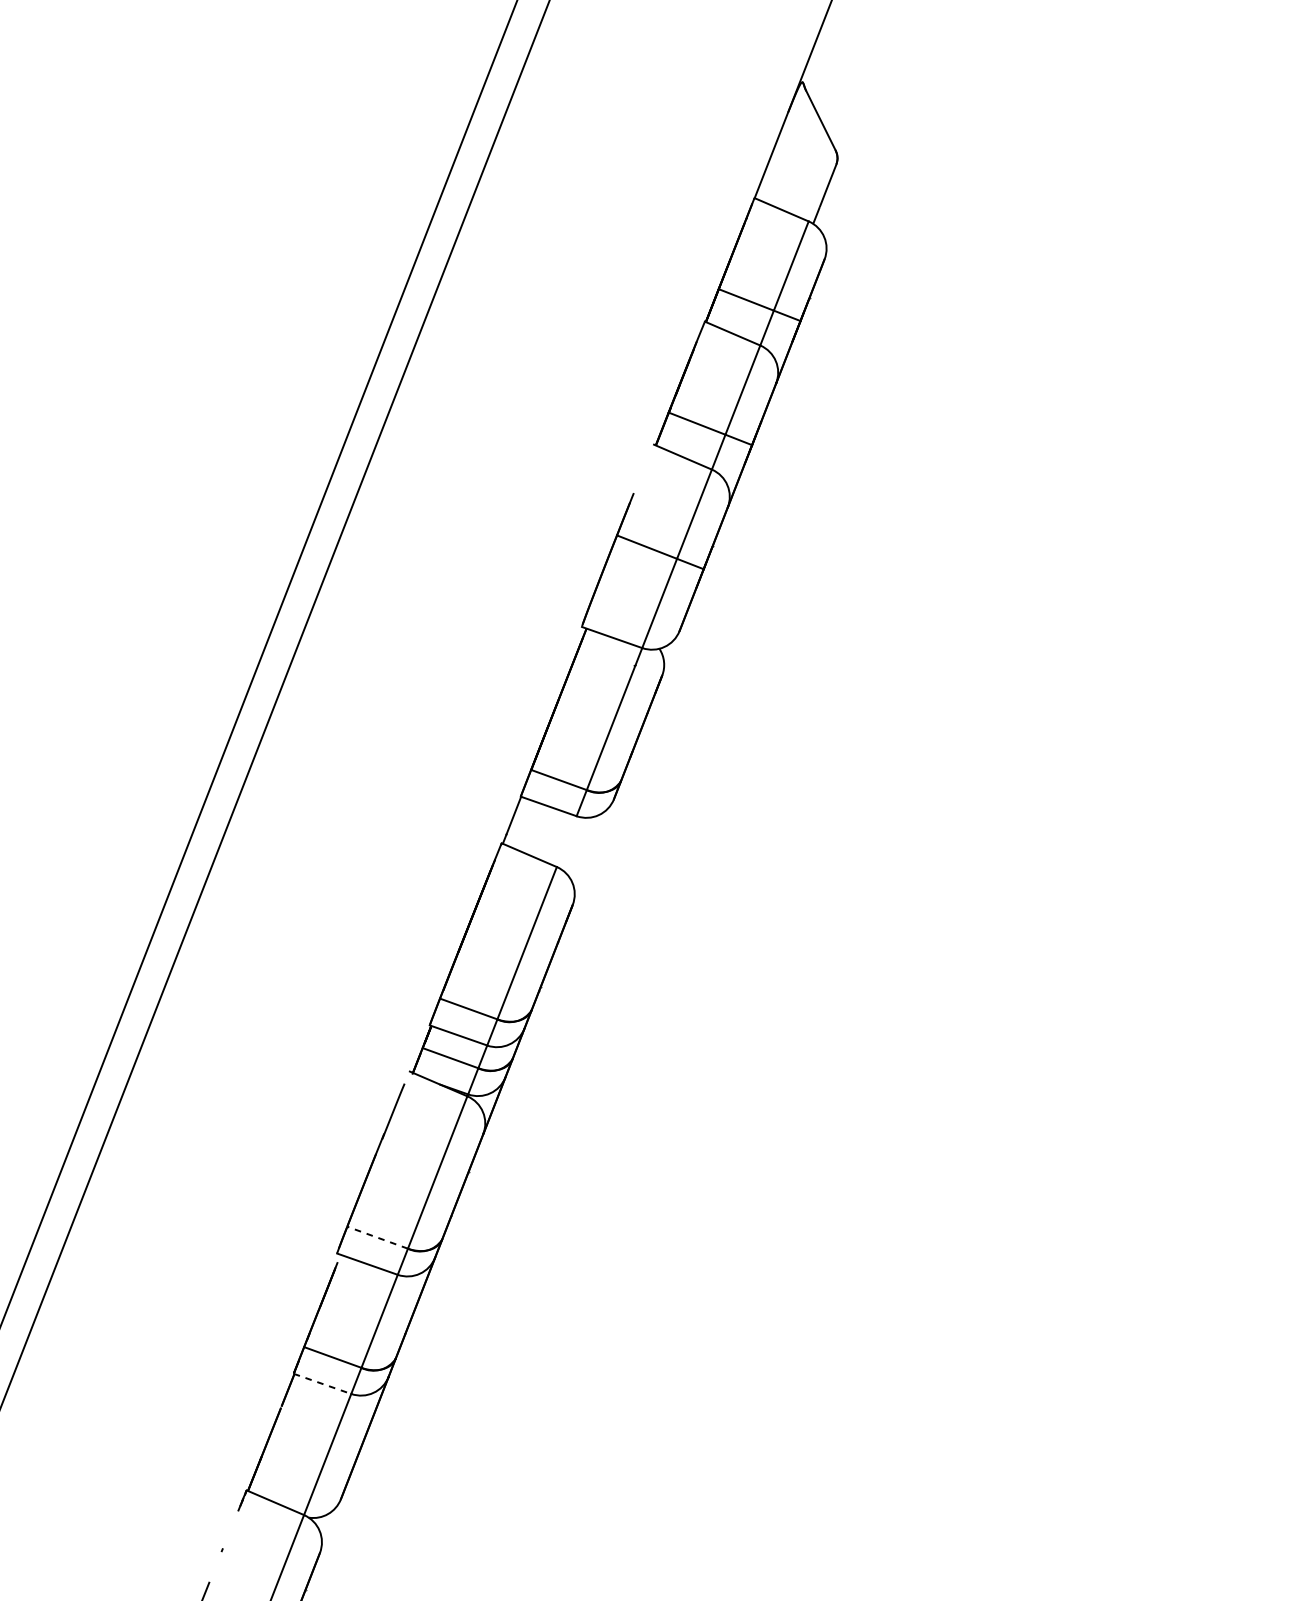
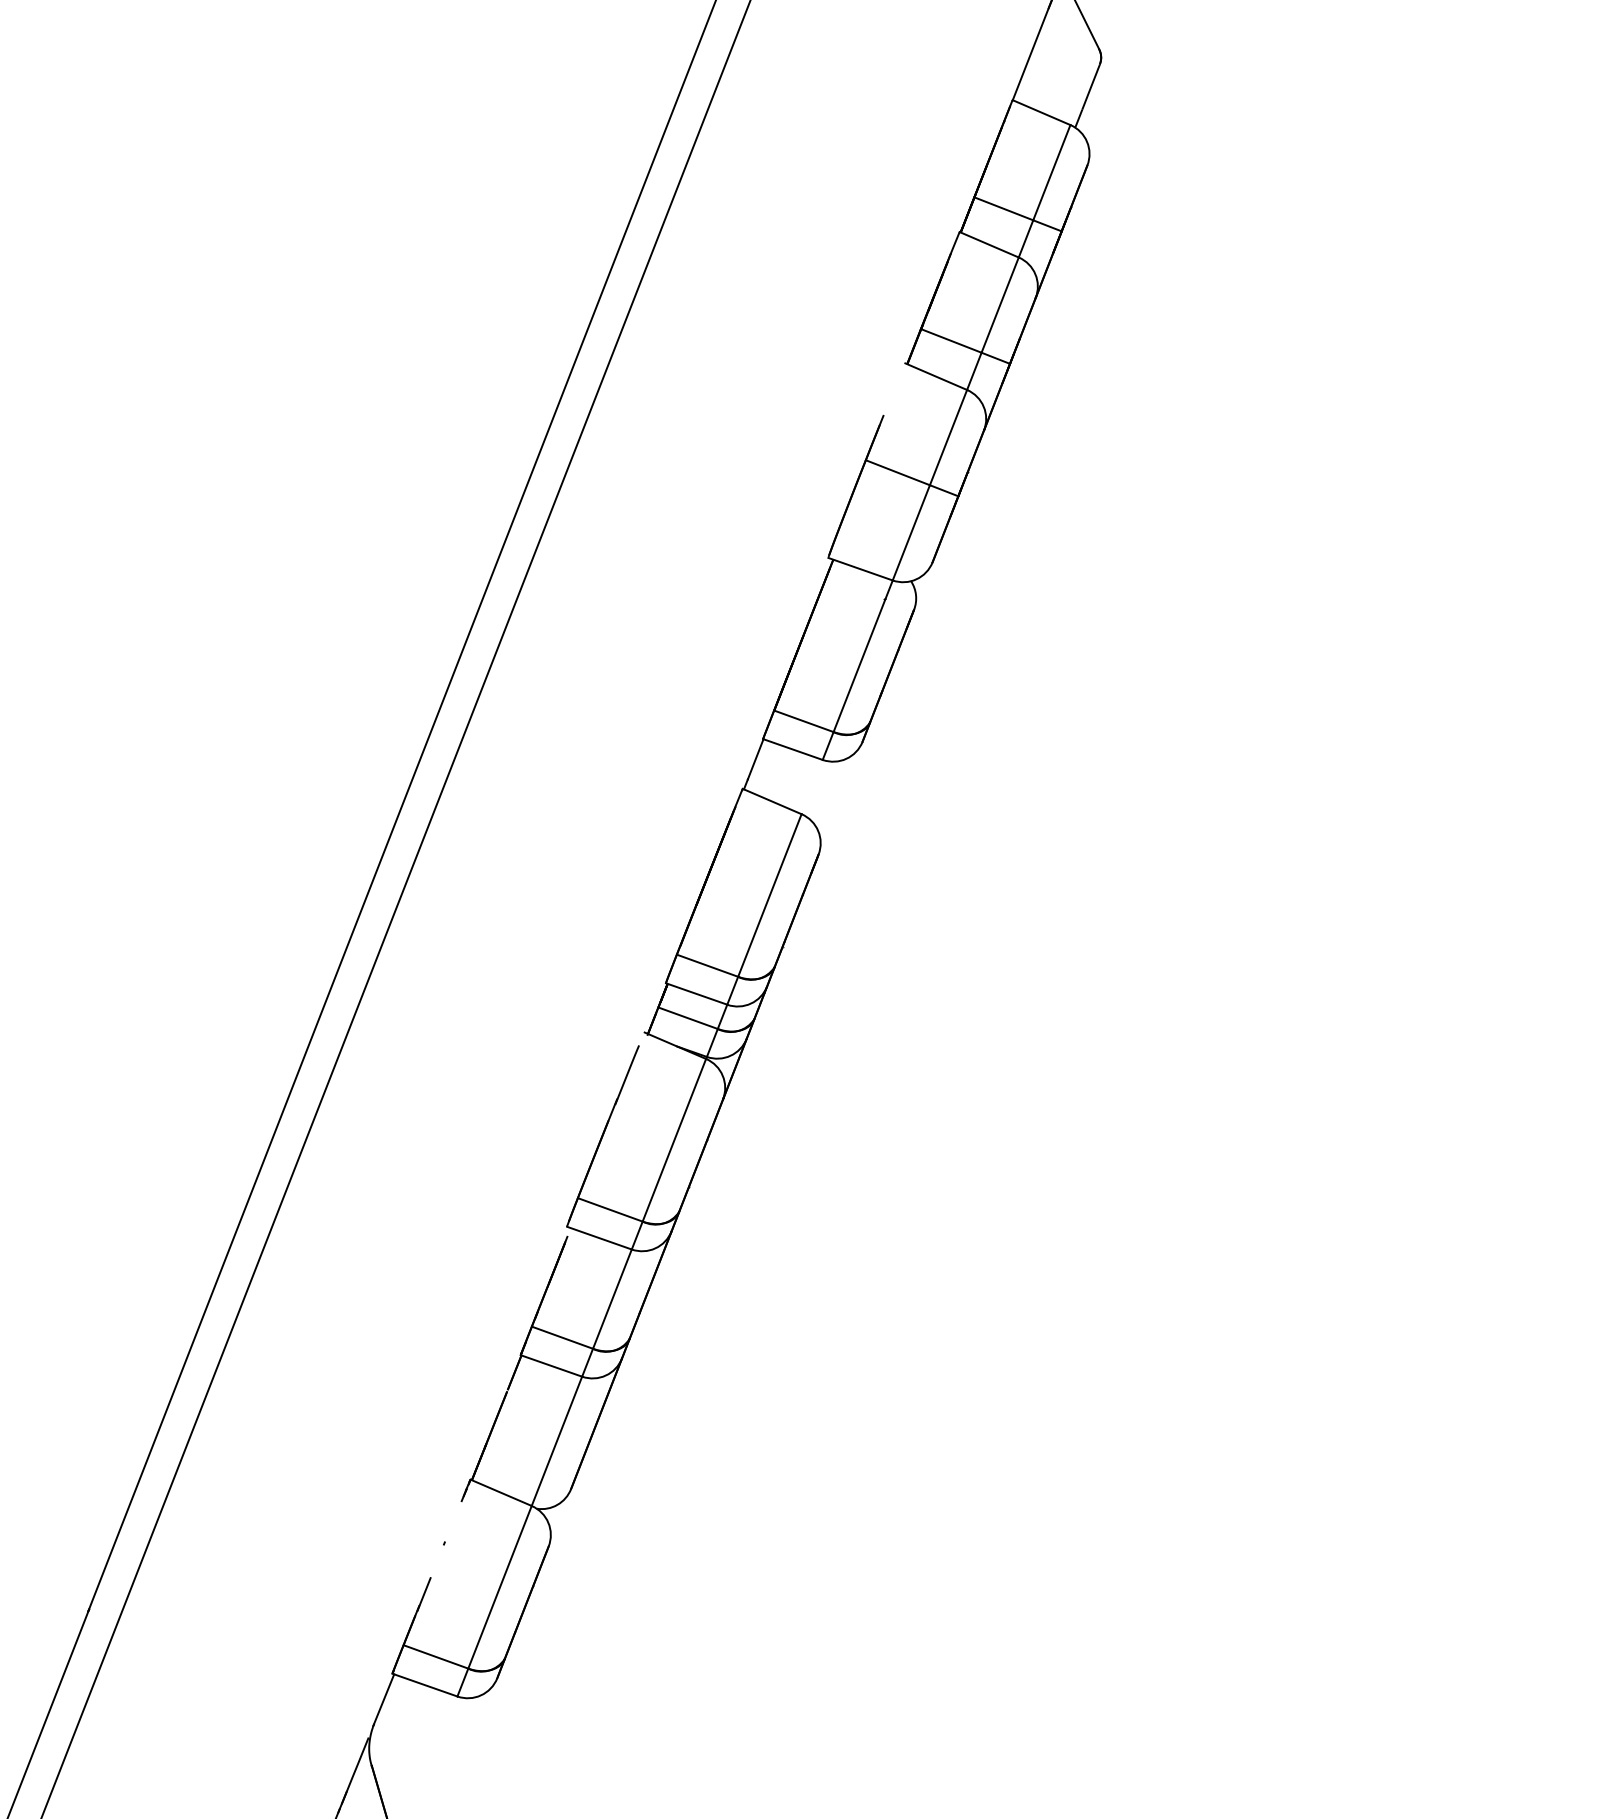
line: (376, 1237) -> (609, 1209), dashed -> solid
line: (322, 1383) -> (551, 1365), dashed -> solid

